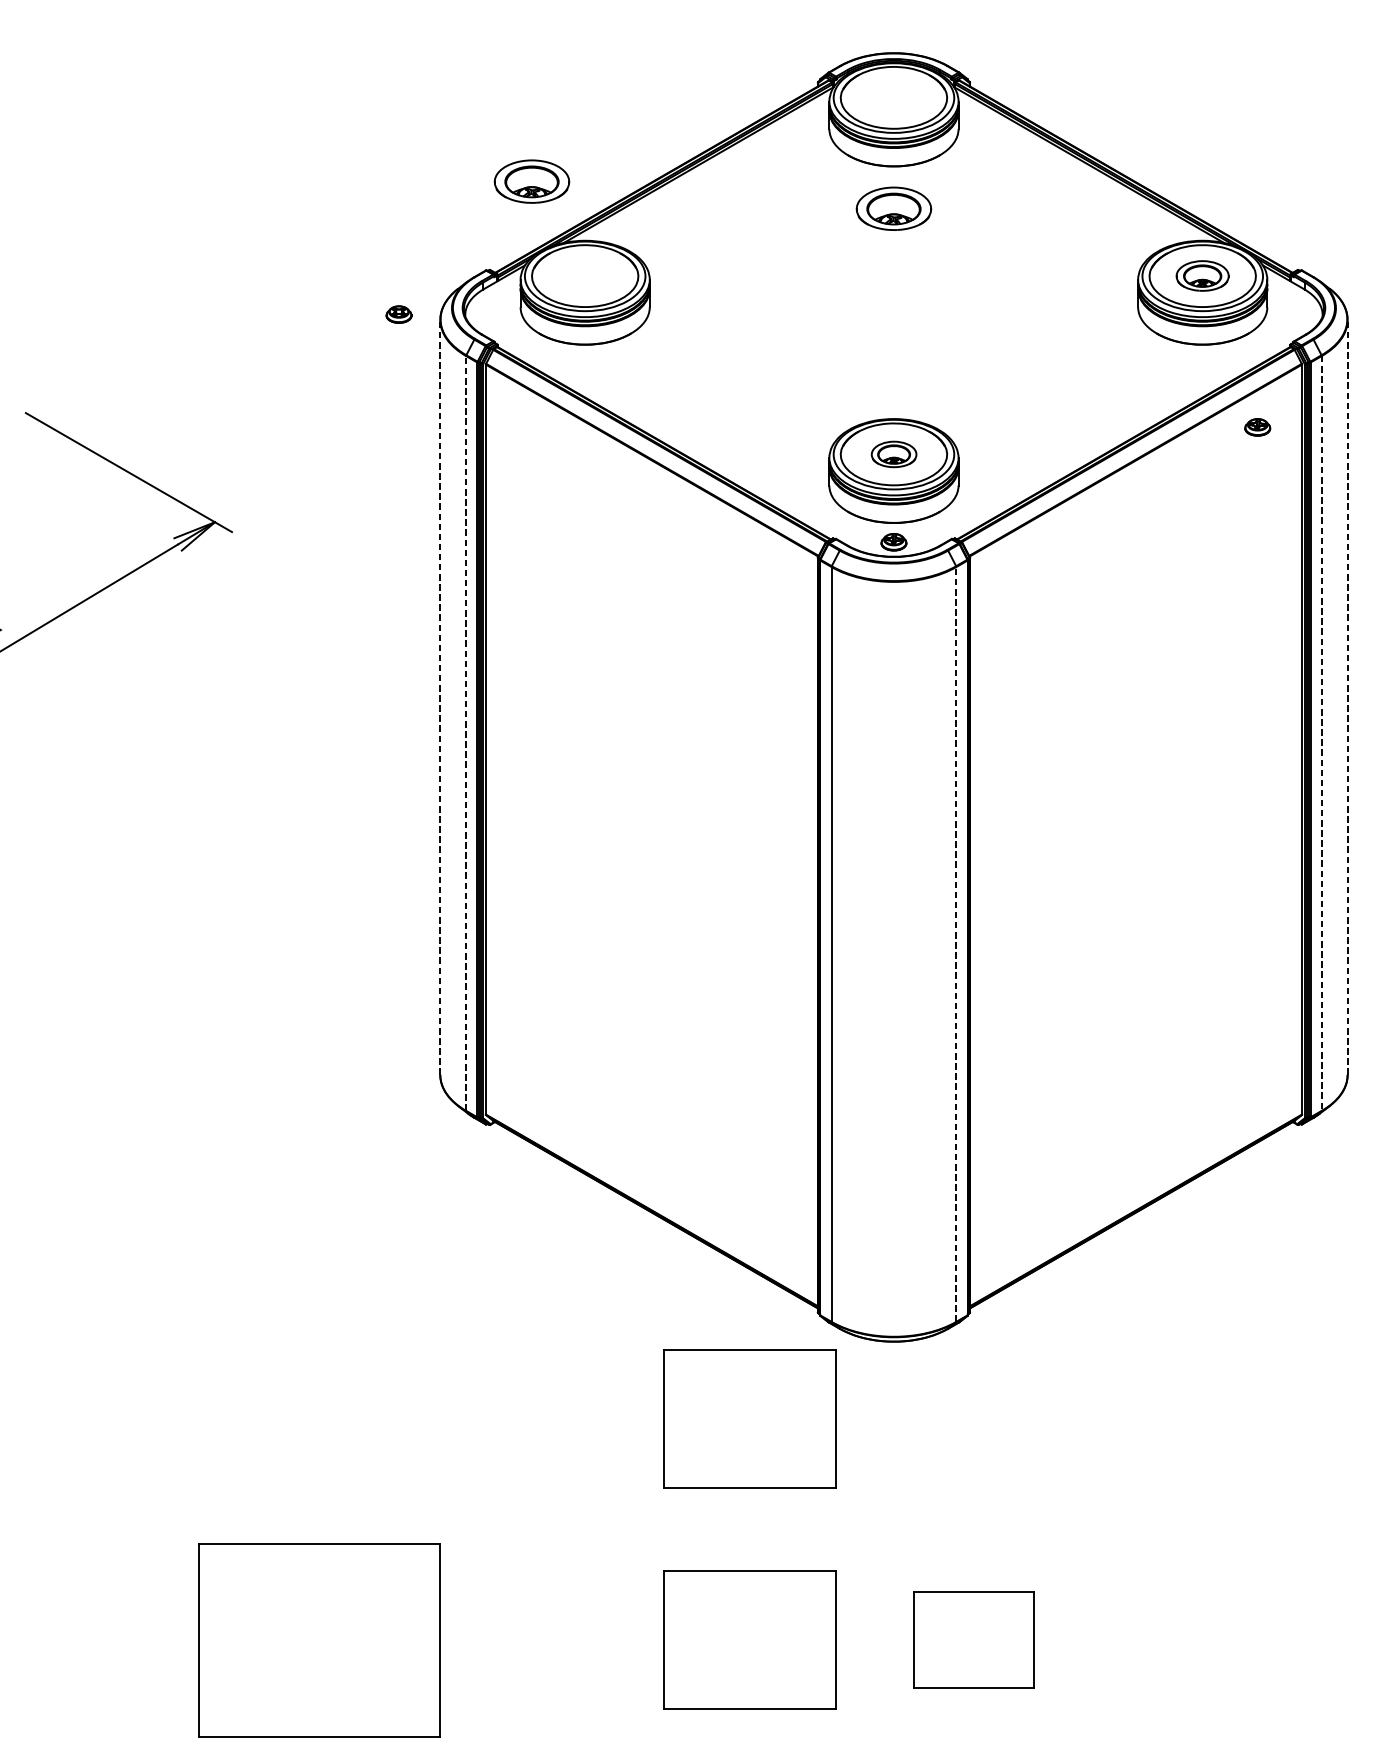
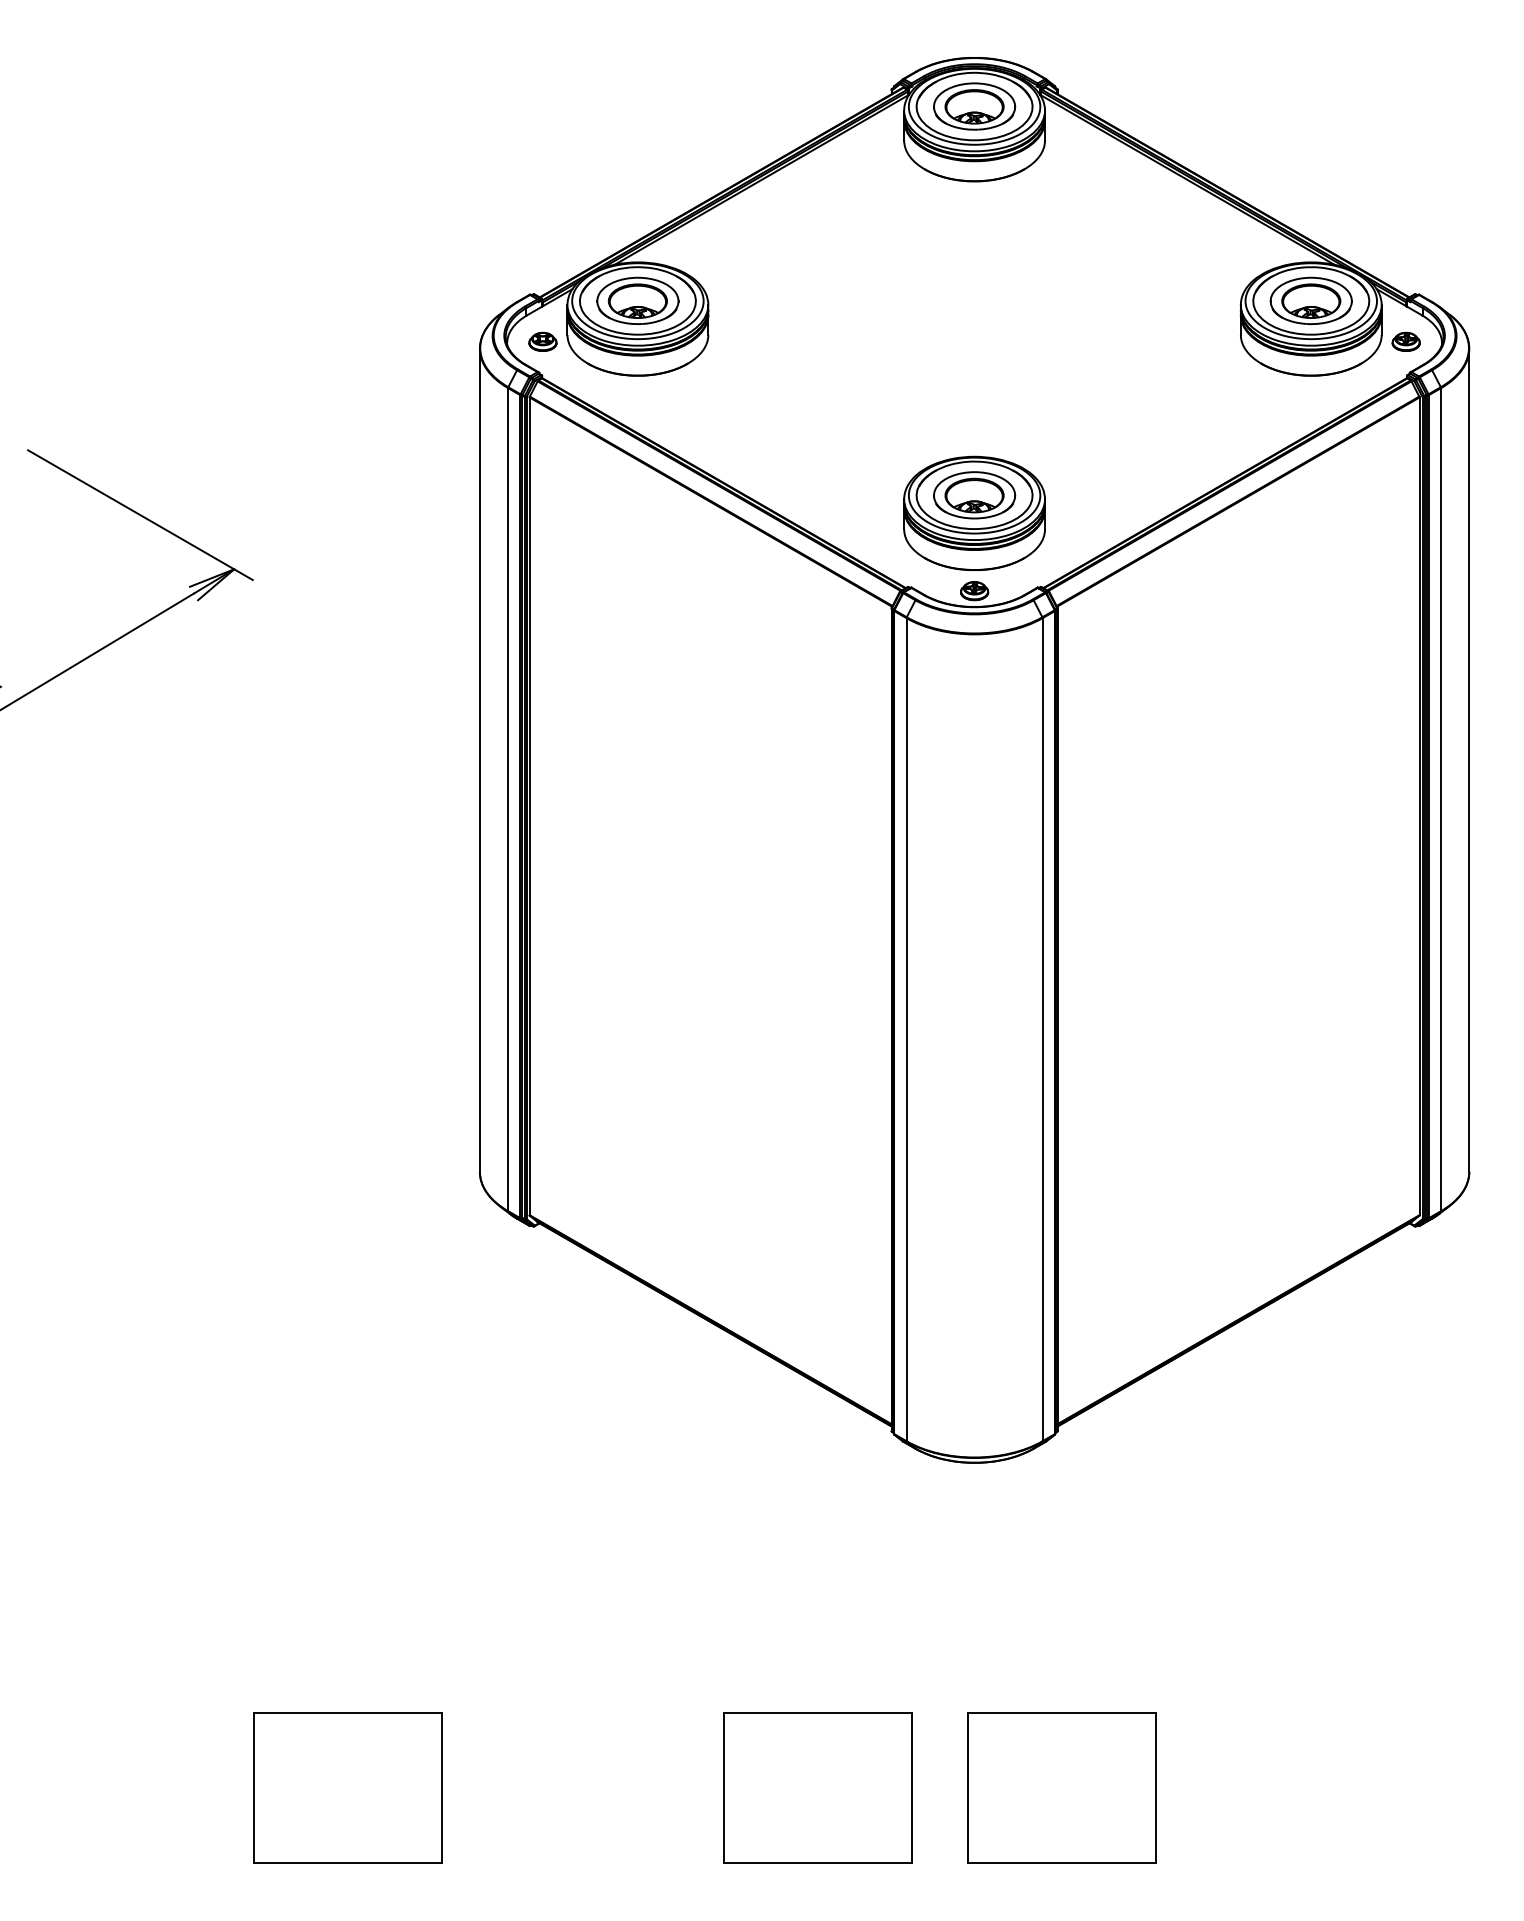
part: (531, 181) -> (637, 300), moved
part: (893, 208) -> (974, 106), moved
part: (1202, 275) -> (1310, 300), size x1.43
part: (398, 314) -> (542, 341), moved
part: (1257, 427) -> (1405, 341), moved
part: (893, 454) -> (974, 495), size x1.67
line: (439, 697) -> (479, 760), dashed -> solid
line: (1347, 697) -> (1469, 760), dashed -> solid
line: (466, 733) -> (508, 799), dashed -> solid
line: (1322, 733) -> (1441, 799), dashed -> solid
line: (956, 944) -> (1042, 1029), dashed -> solid
part: (749, 1418) -> (817, 1546), removed
part: (318, 1639) -> (347, 1787), size x0.71
part: (973, 1639) -> (1061, 1787), size x1.43

